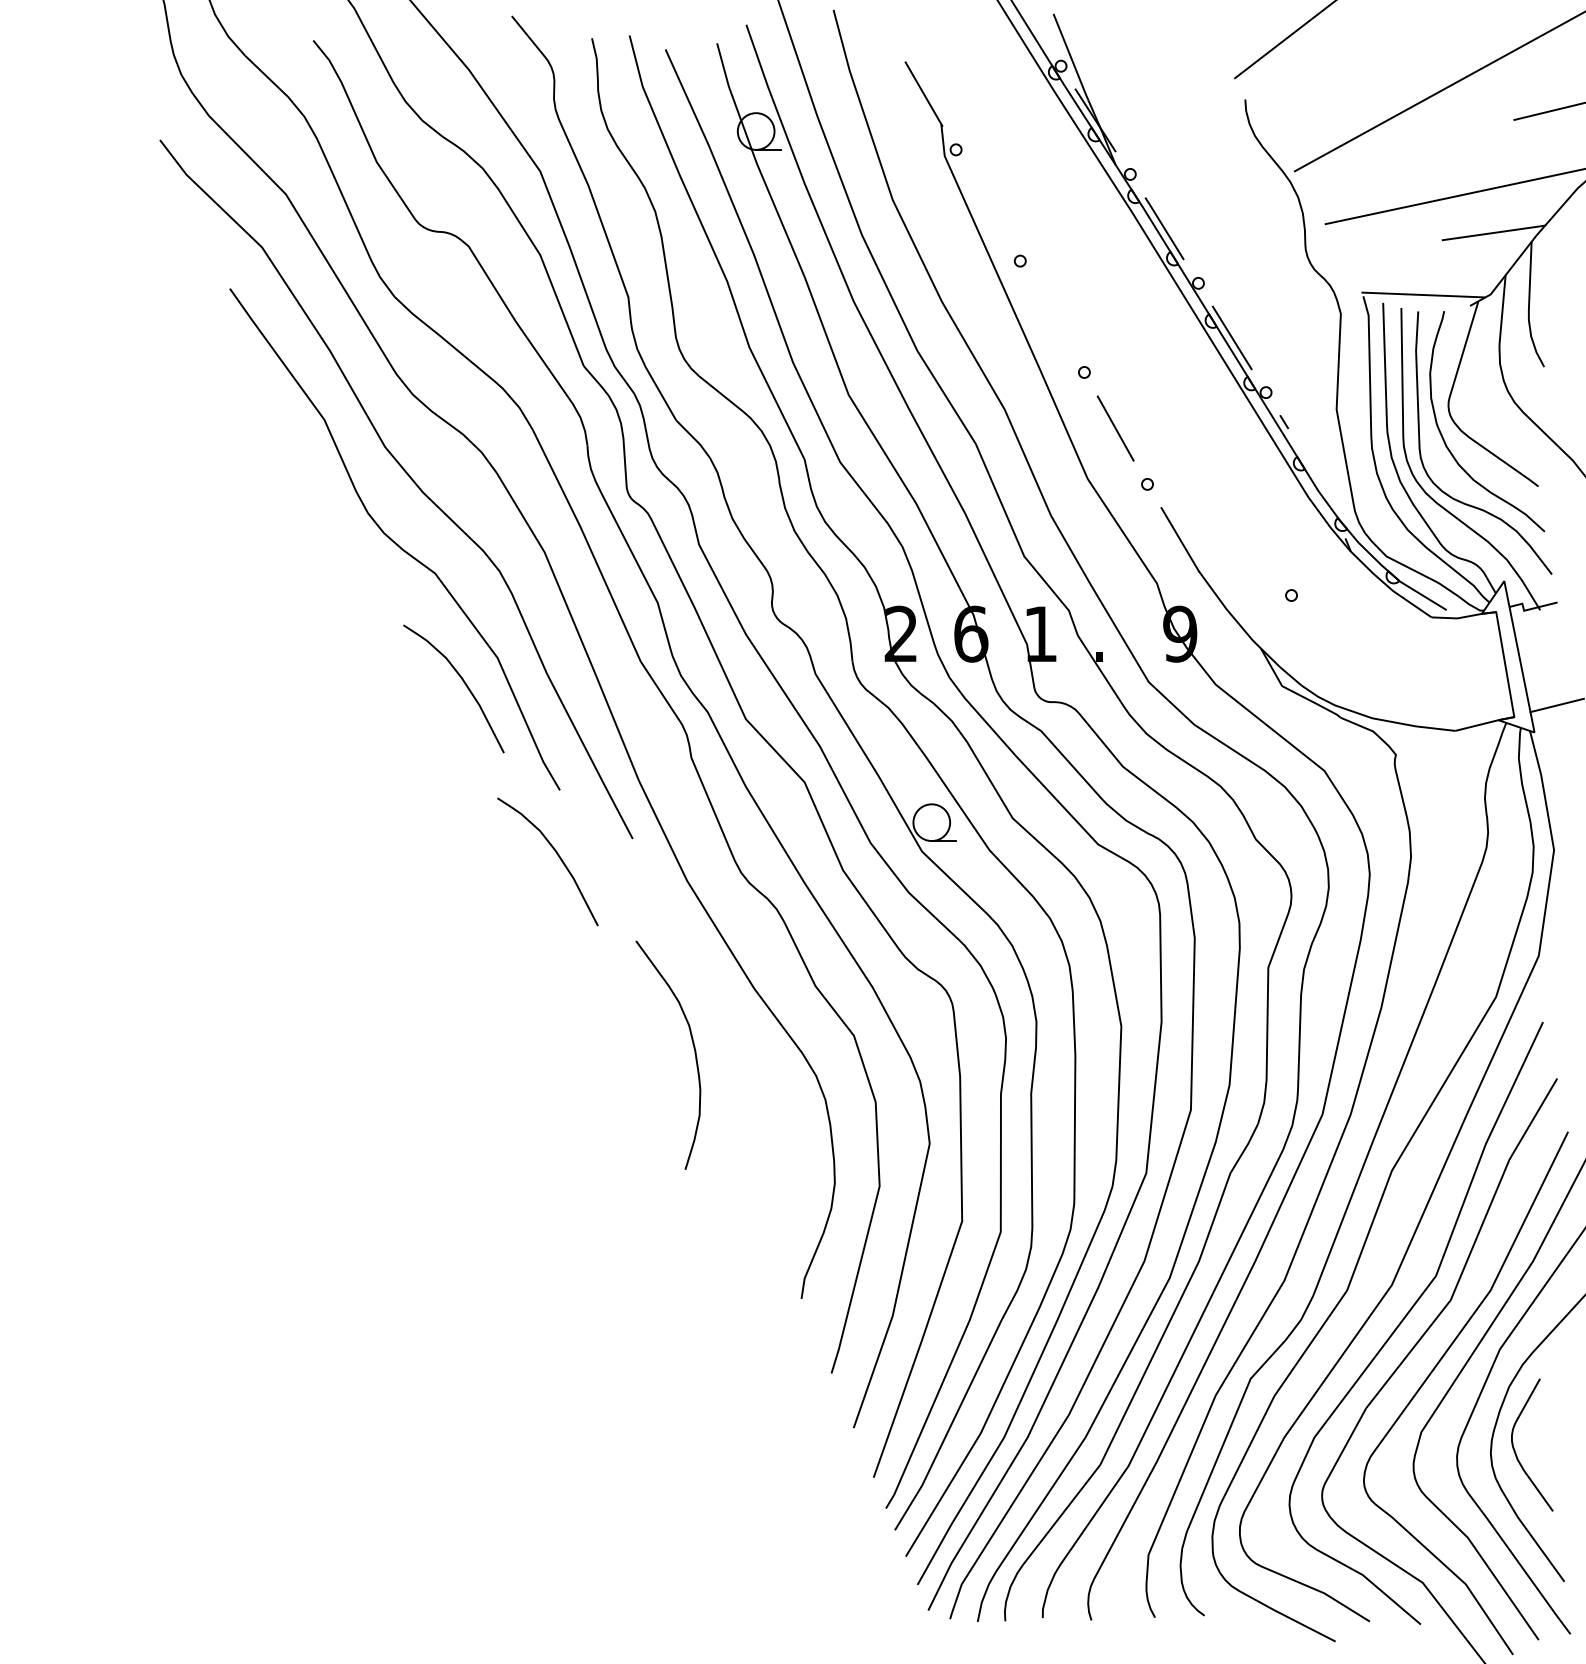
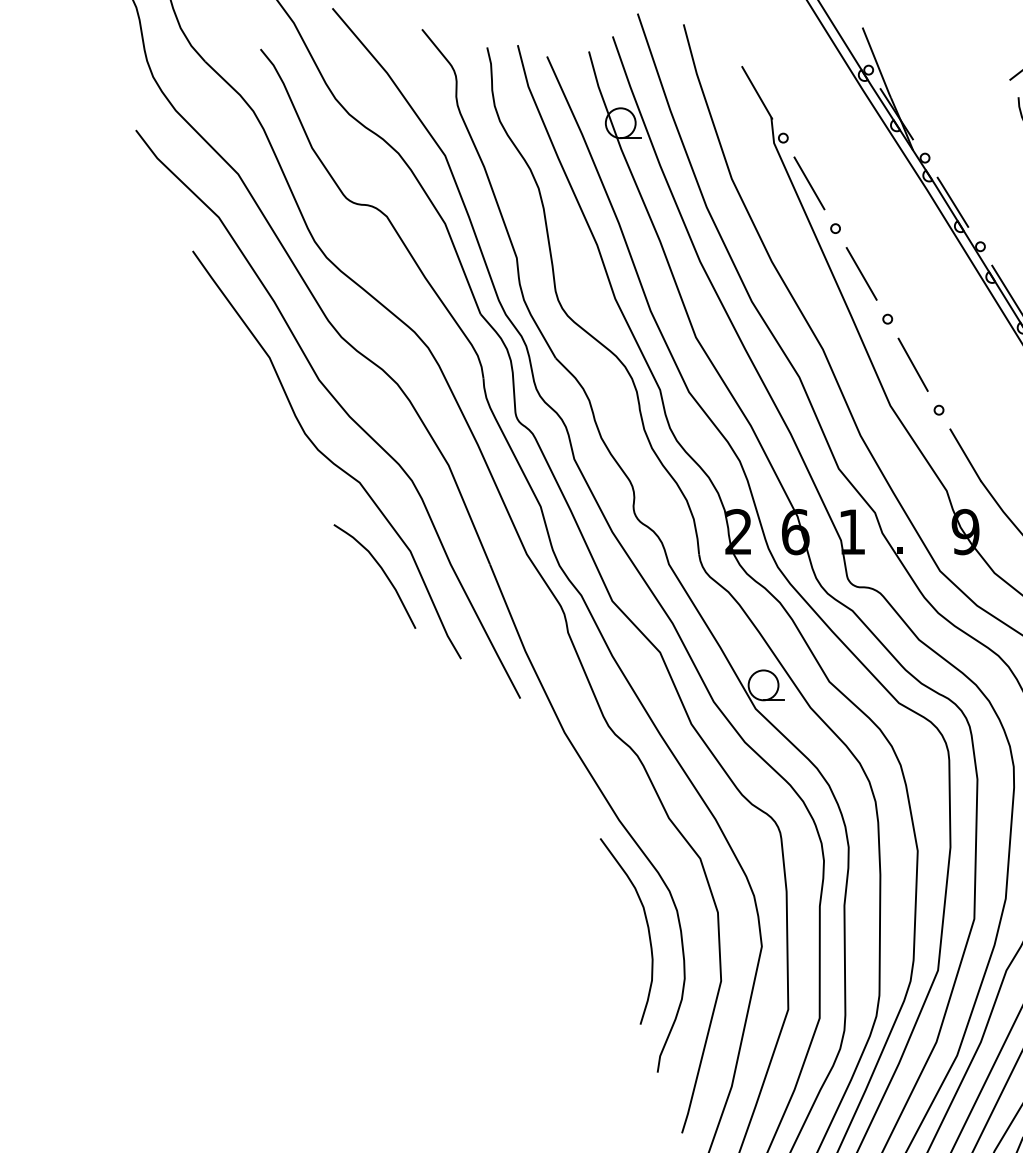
line: (987, 205) -> (808, 183), added
line: (1052, 316) -> (861, 273), added
curve: (556, 854) -> (458, 711), removed
curve: (693, 1048) -> (647, 925), moved

